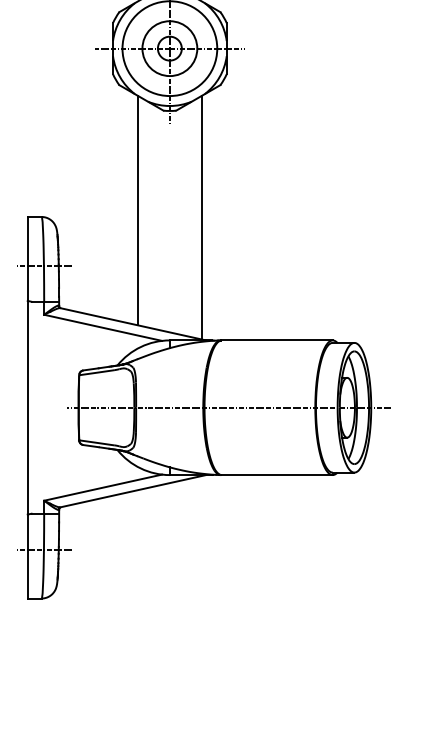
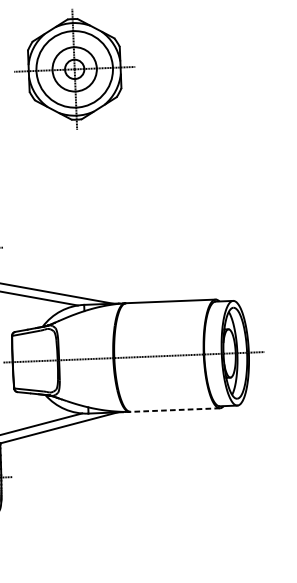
line: (137, 210) -> (53, 201), removed
line: (201, 217) -> (105, 204), removed
line: (276, 475) -> (174, 410), solid -> dashed

